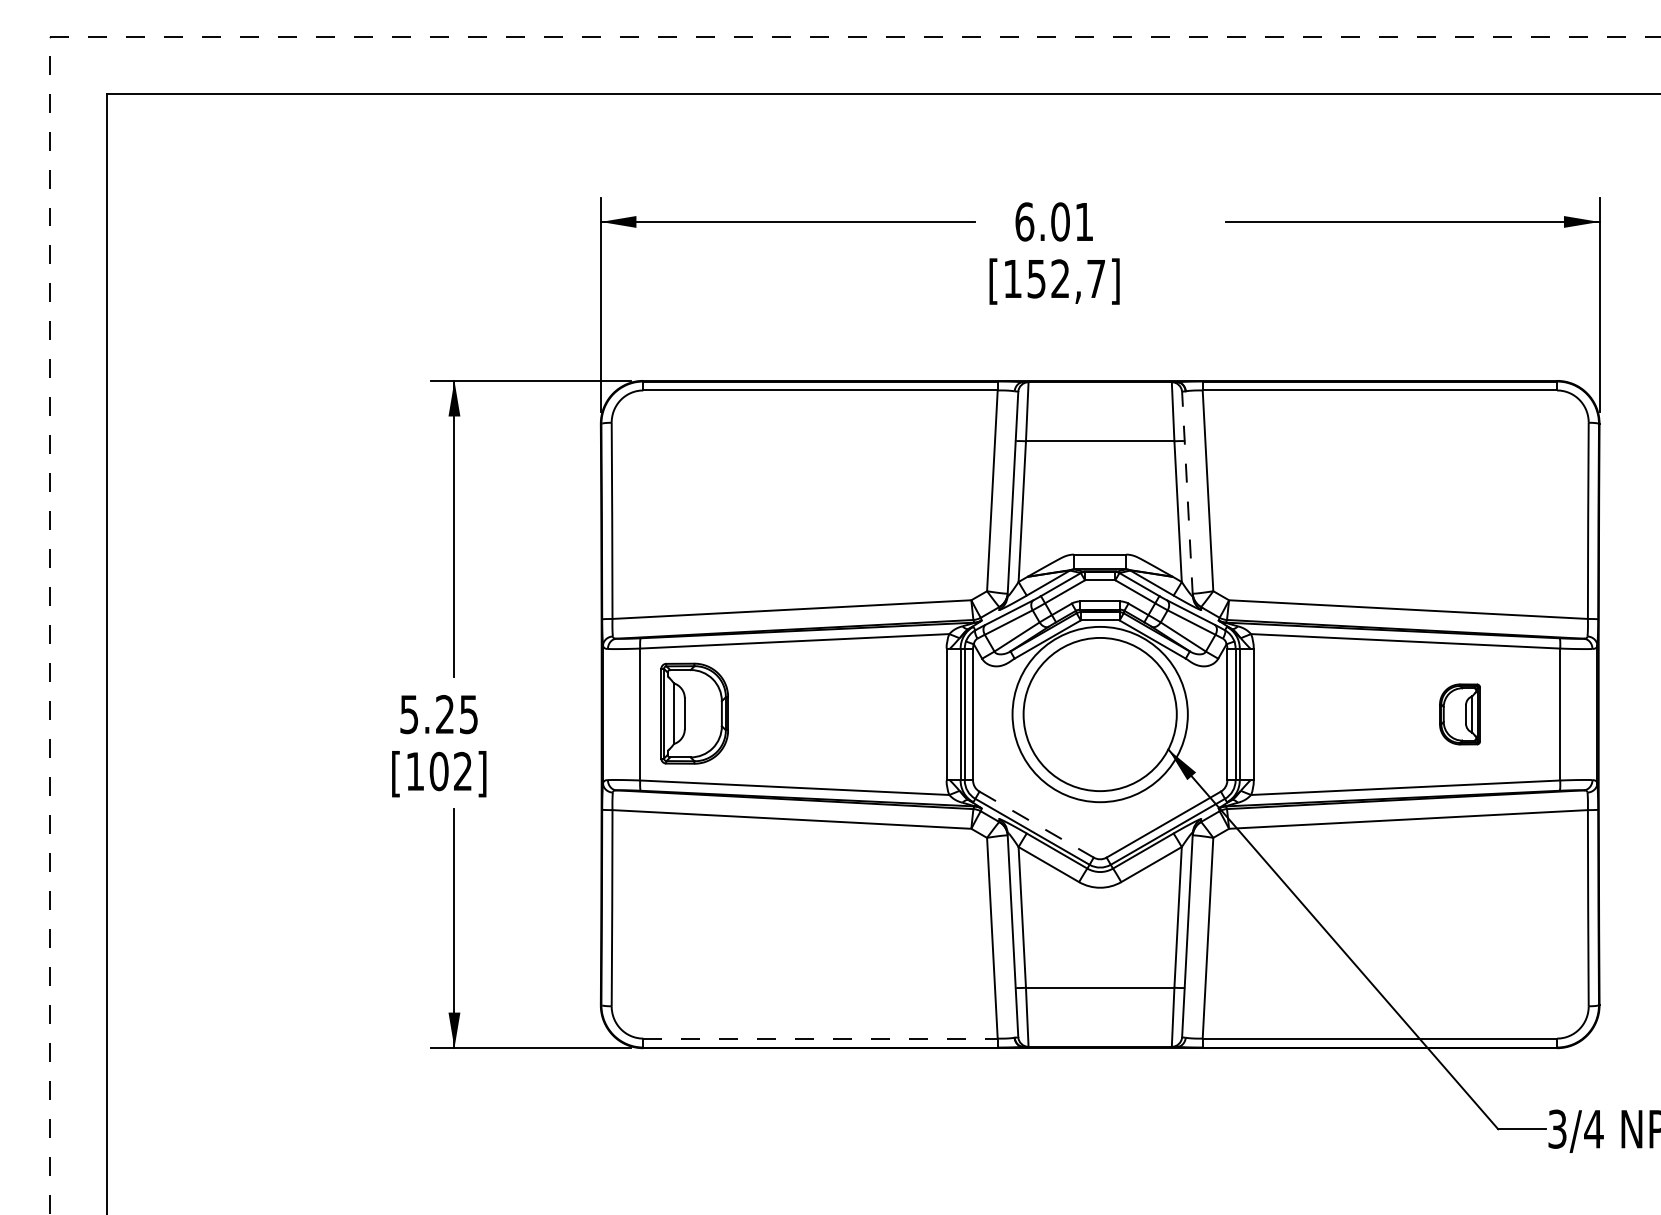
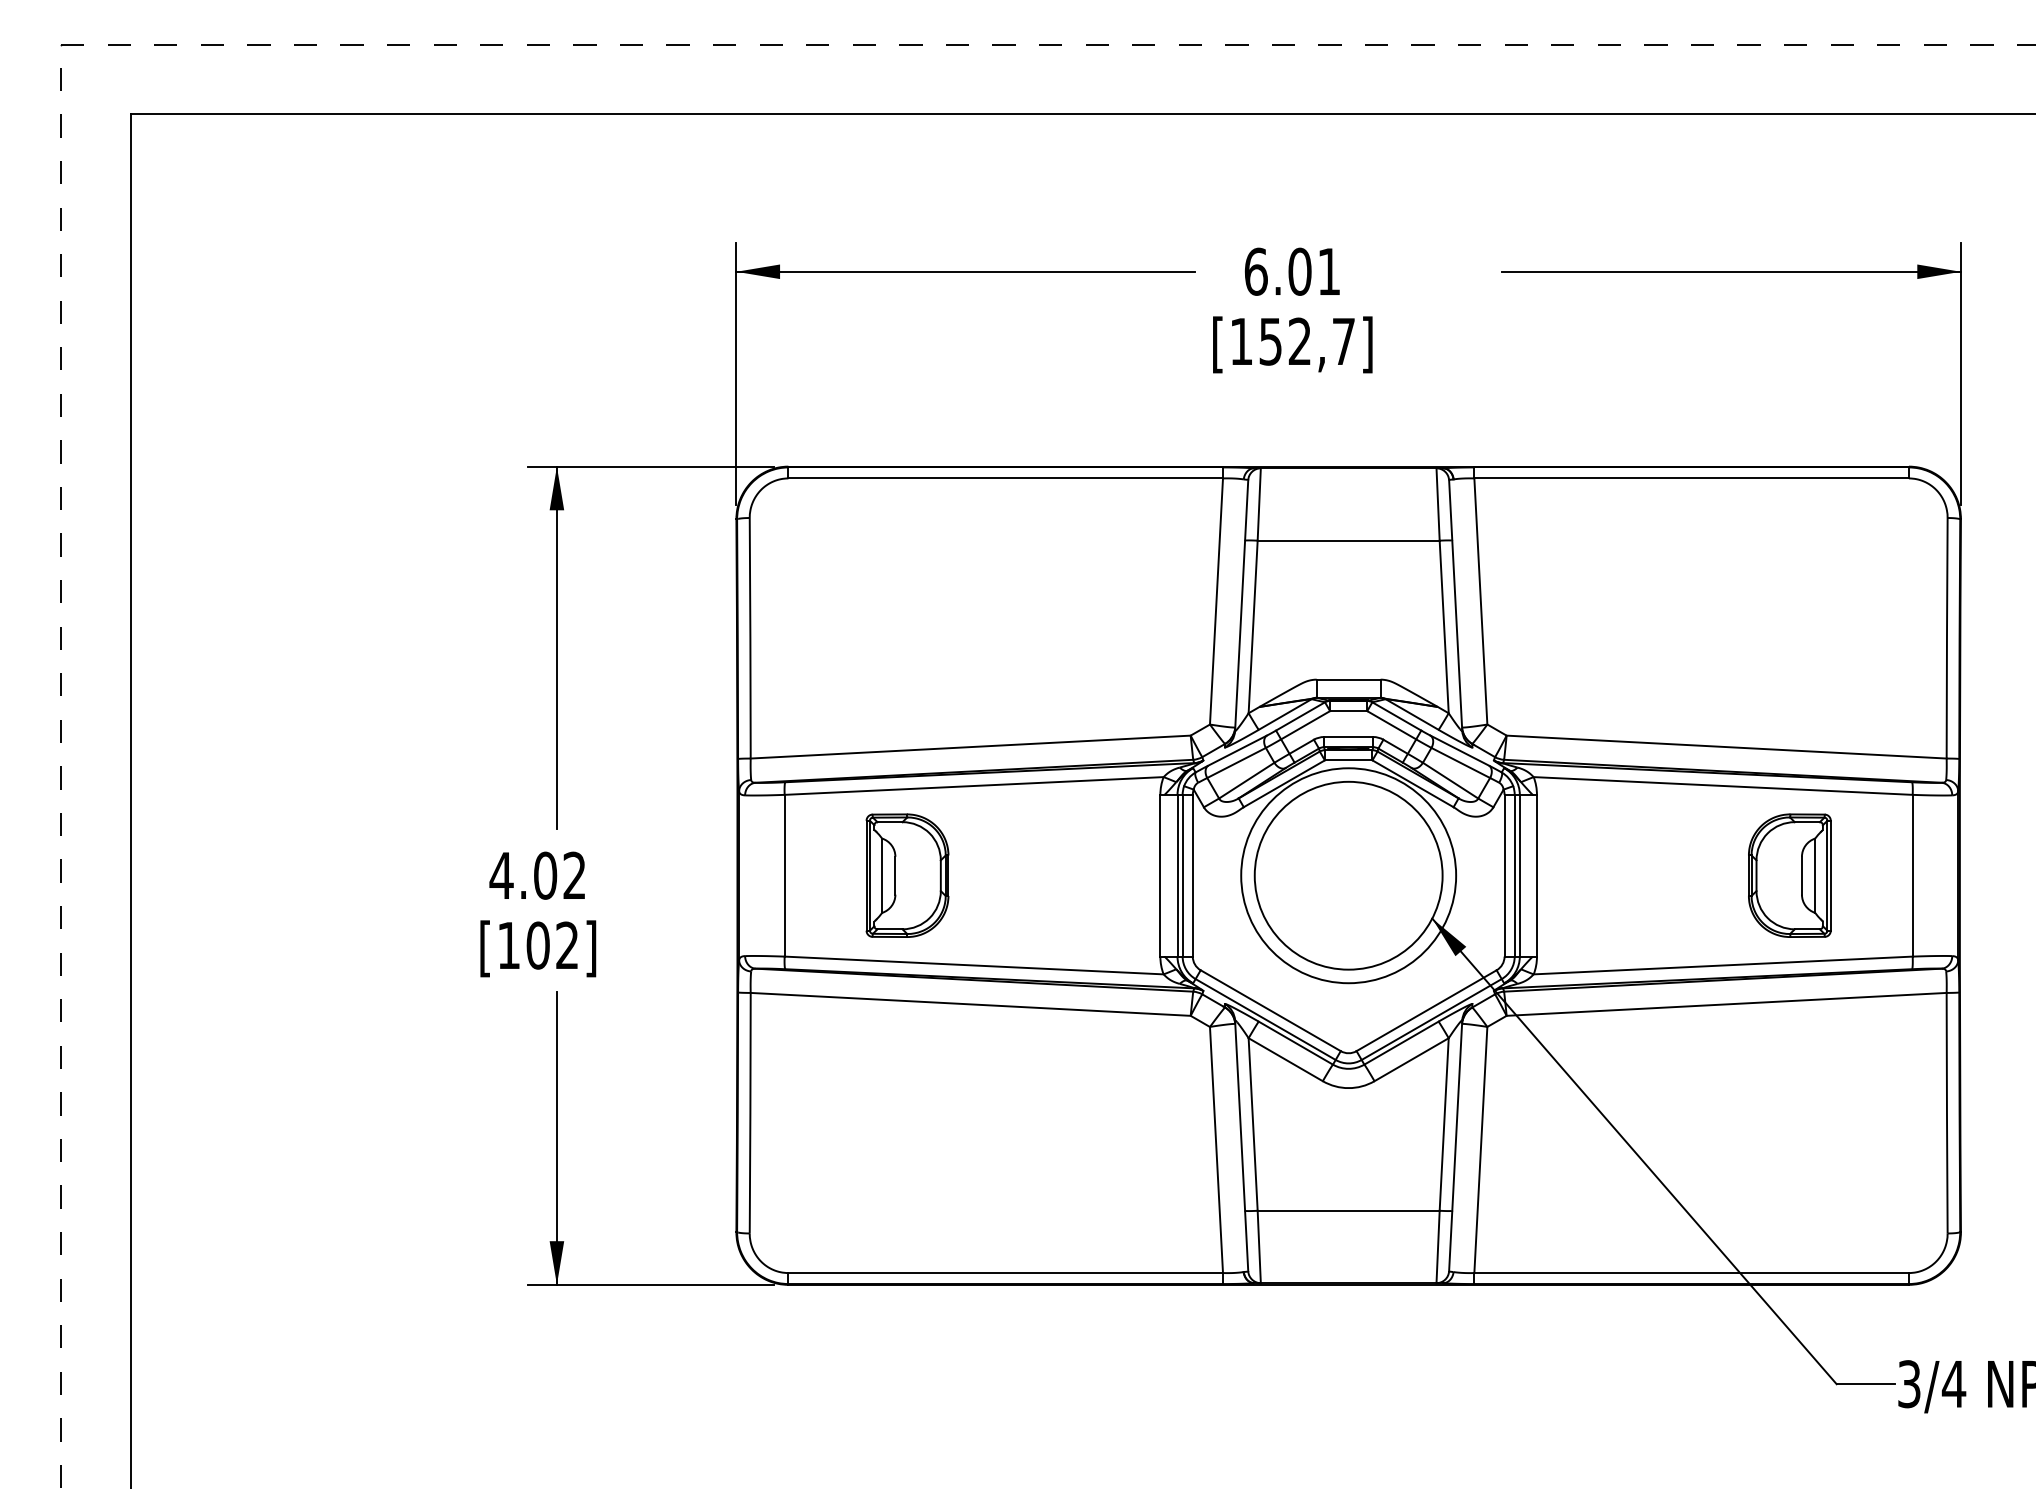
line: (1187, 494) -> (1455, 605), dashed -> solid
part: (694, 713) -> (907, 875), moved
text: (438, 714) -> (537, 875), 5.25 -> 4.02
part: (1459, 714) -> (1789, 875), size x1.67
line: (1036, 824) -> (1270, 1010), dashed -> solid
line: (821, 1038) -> (1006, 1273), dashed -> solid

